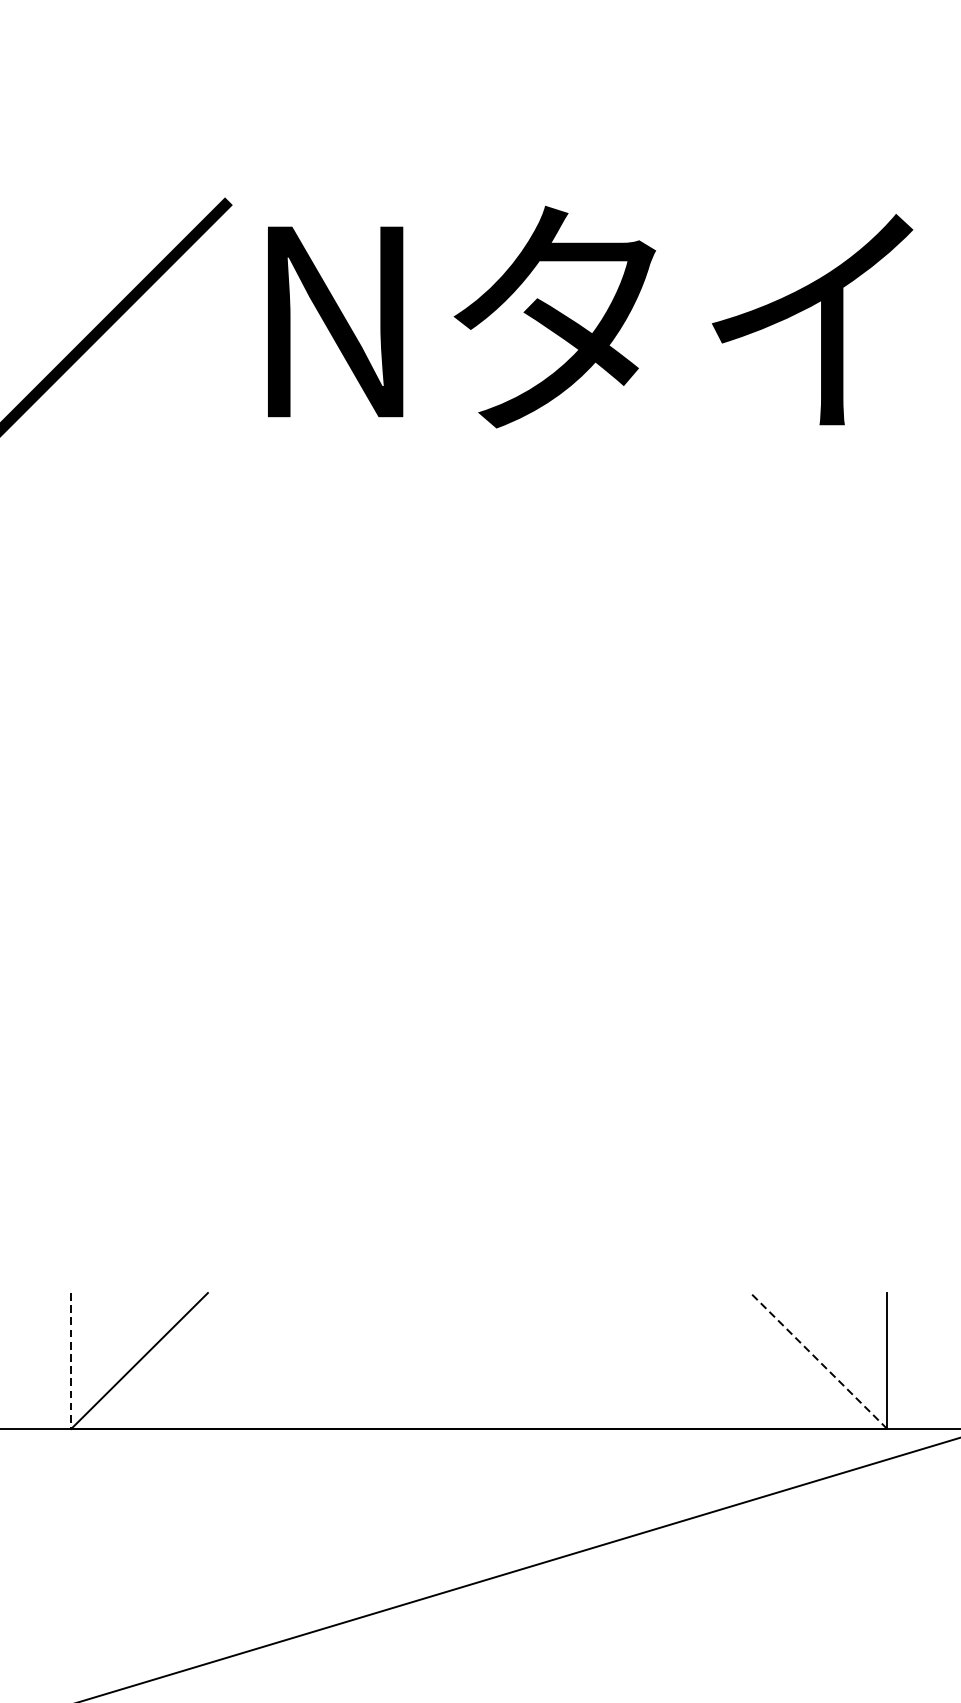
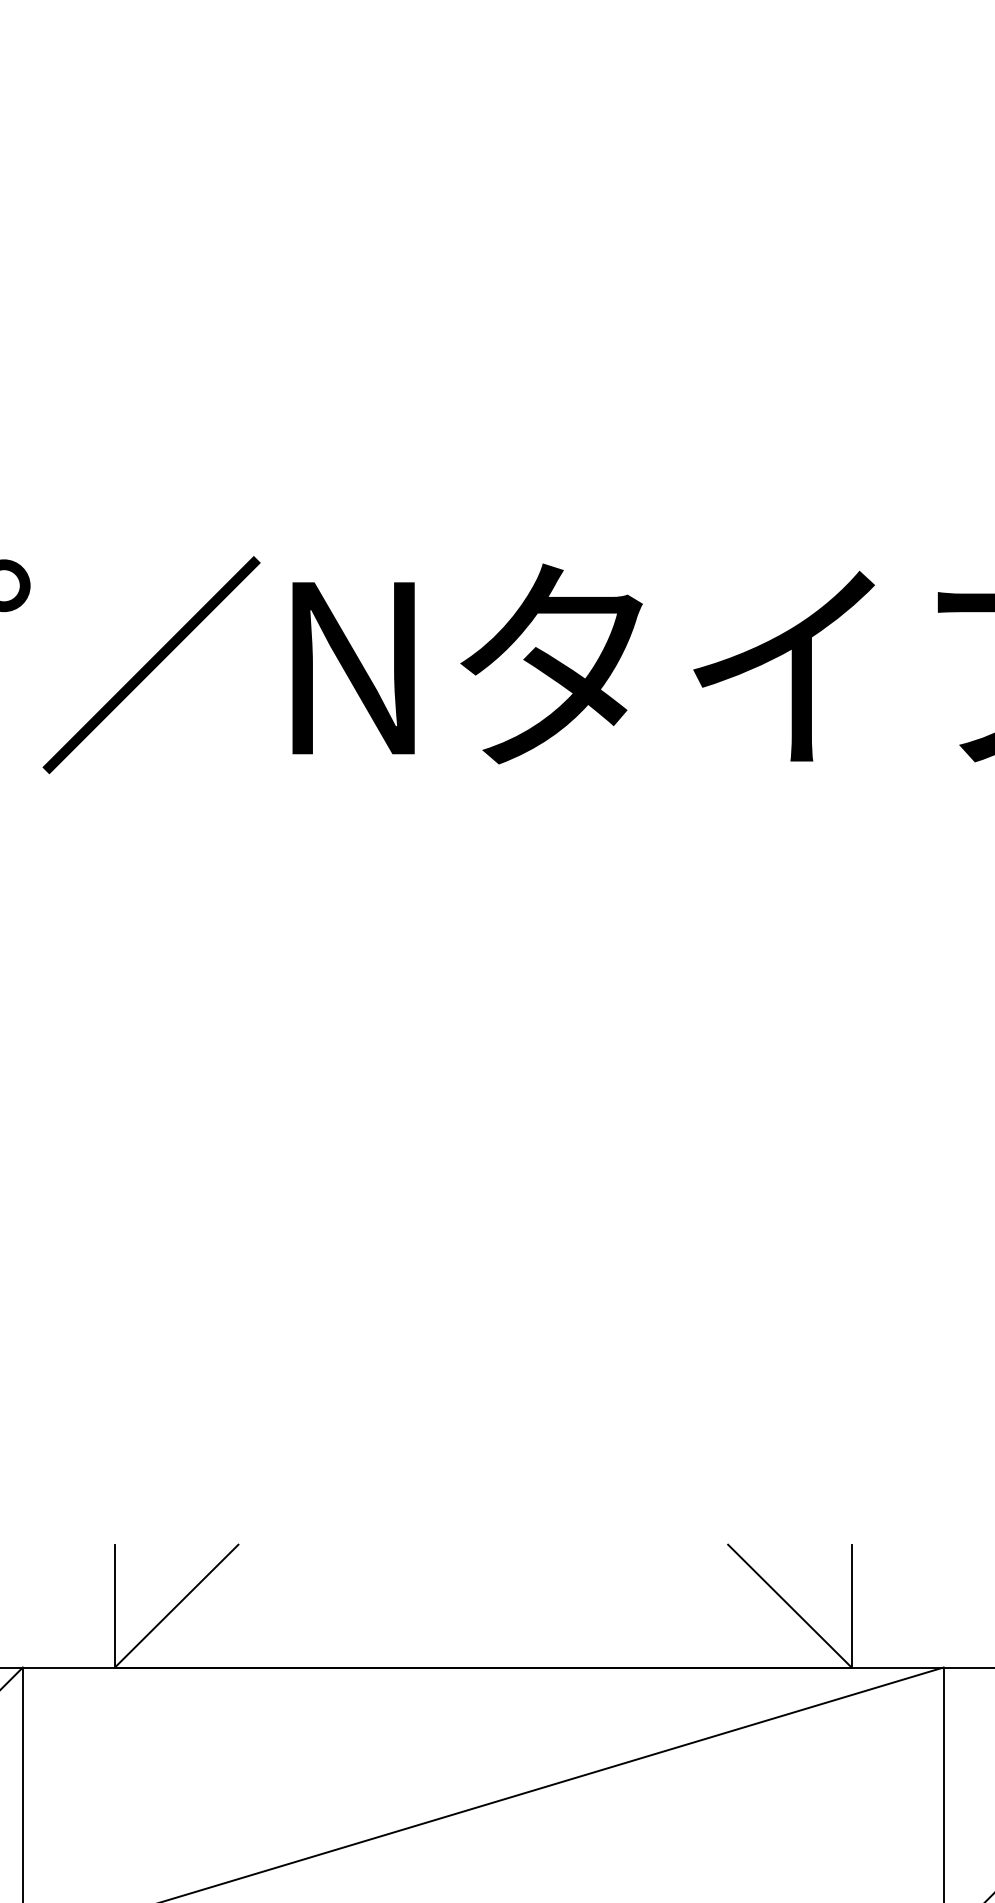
line: (818, 1360) -> (789, 1605), dashed -> solid
line: (70, 1361) -> (114, 1606), dashed -> solid

